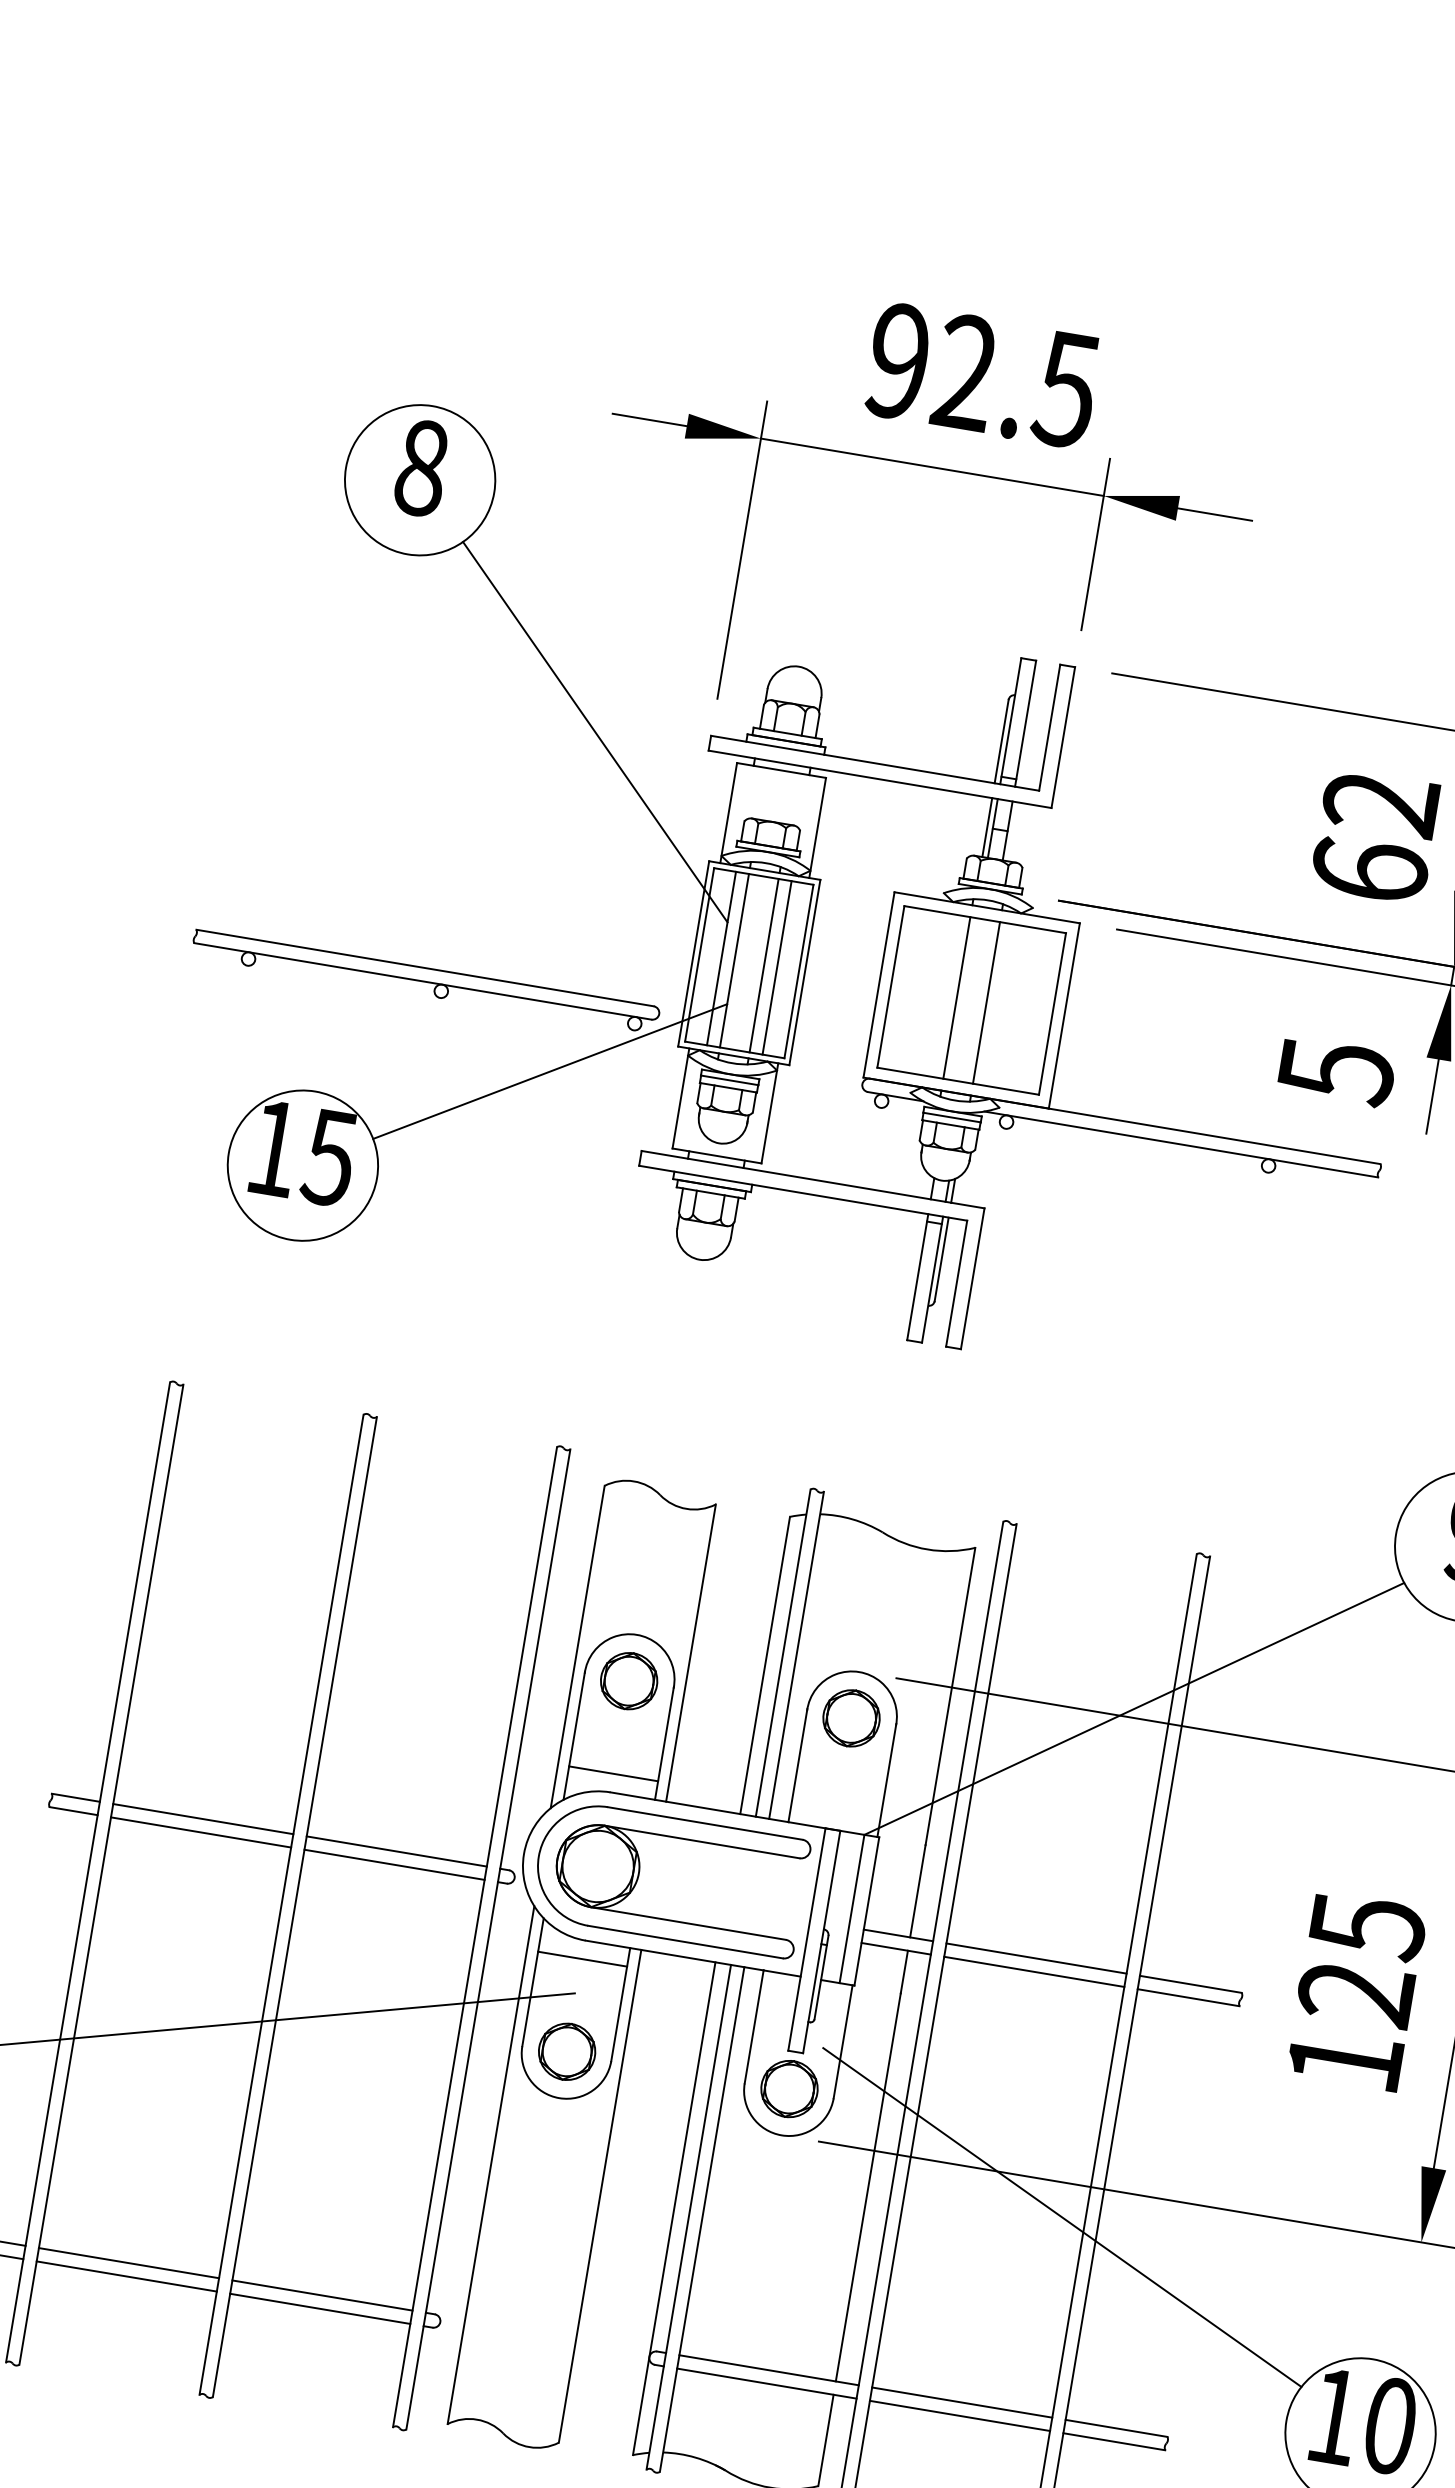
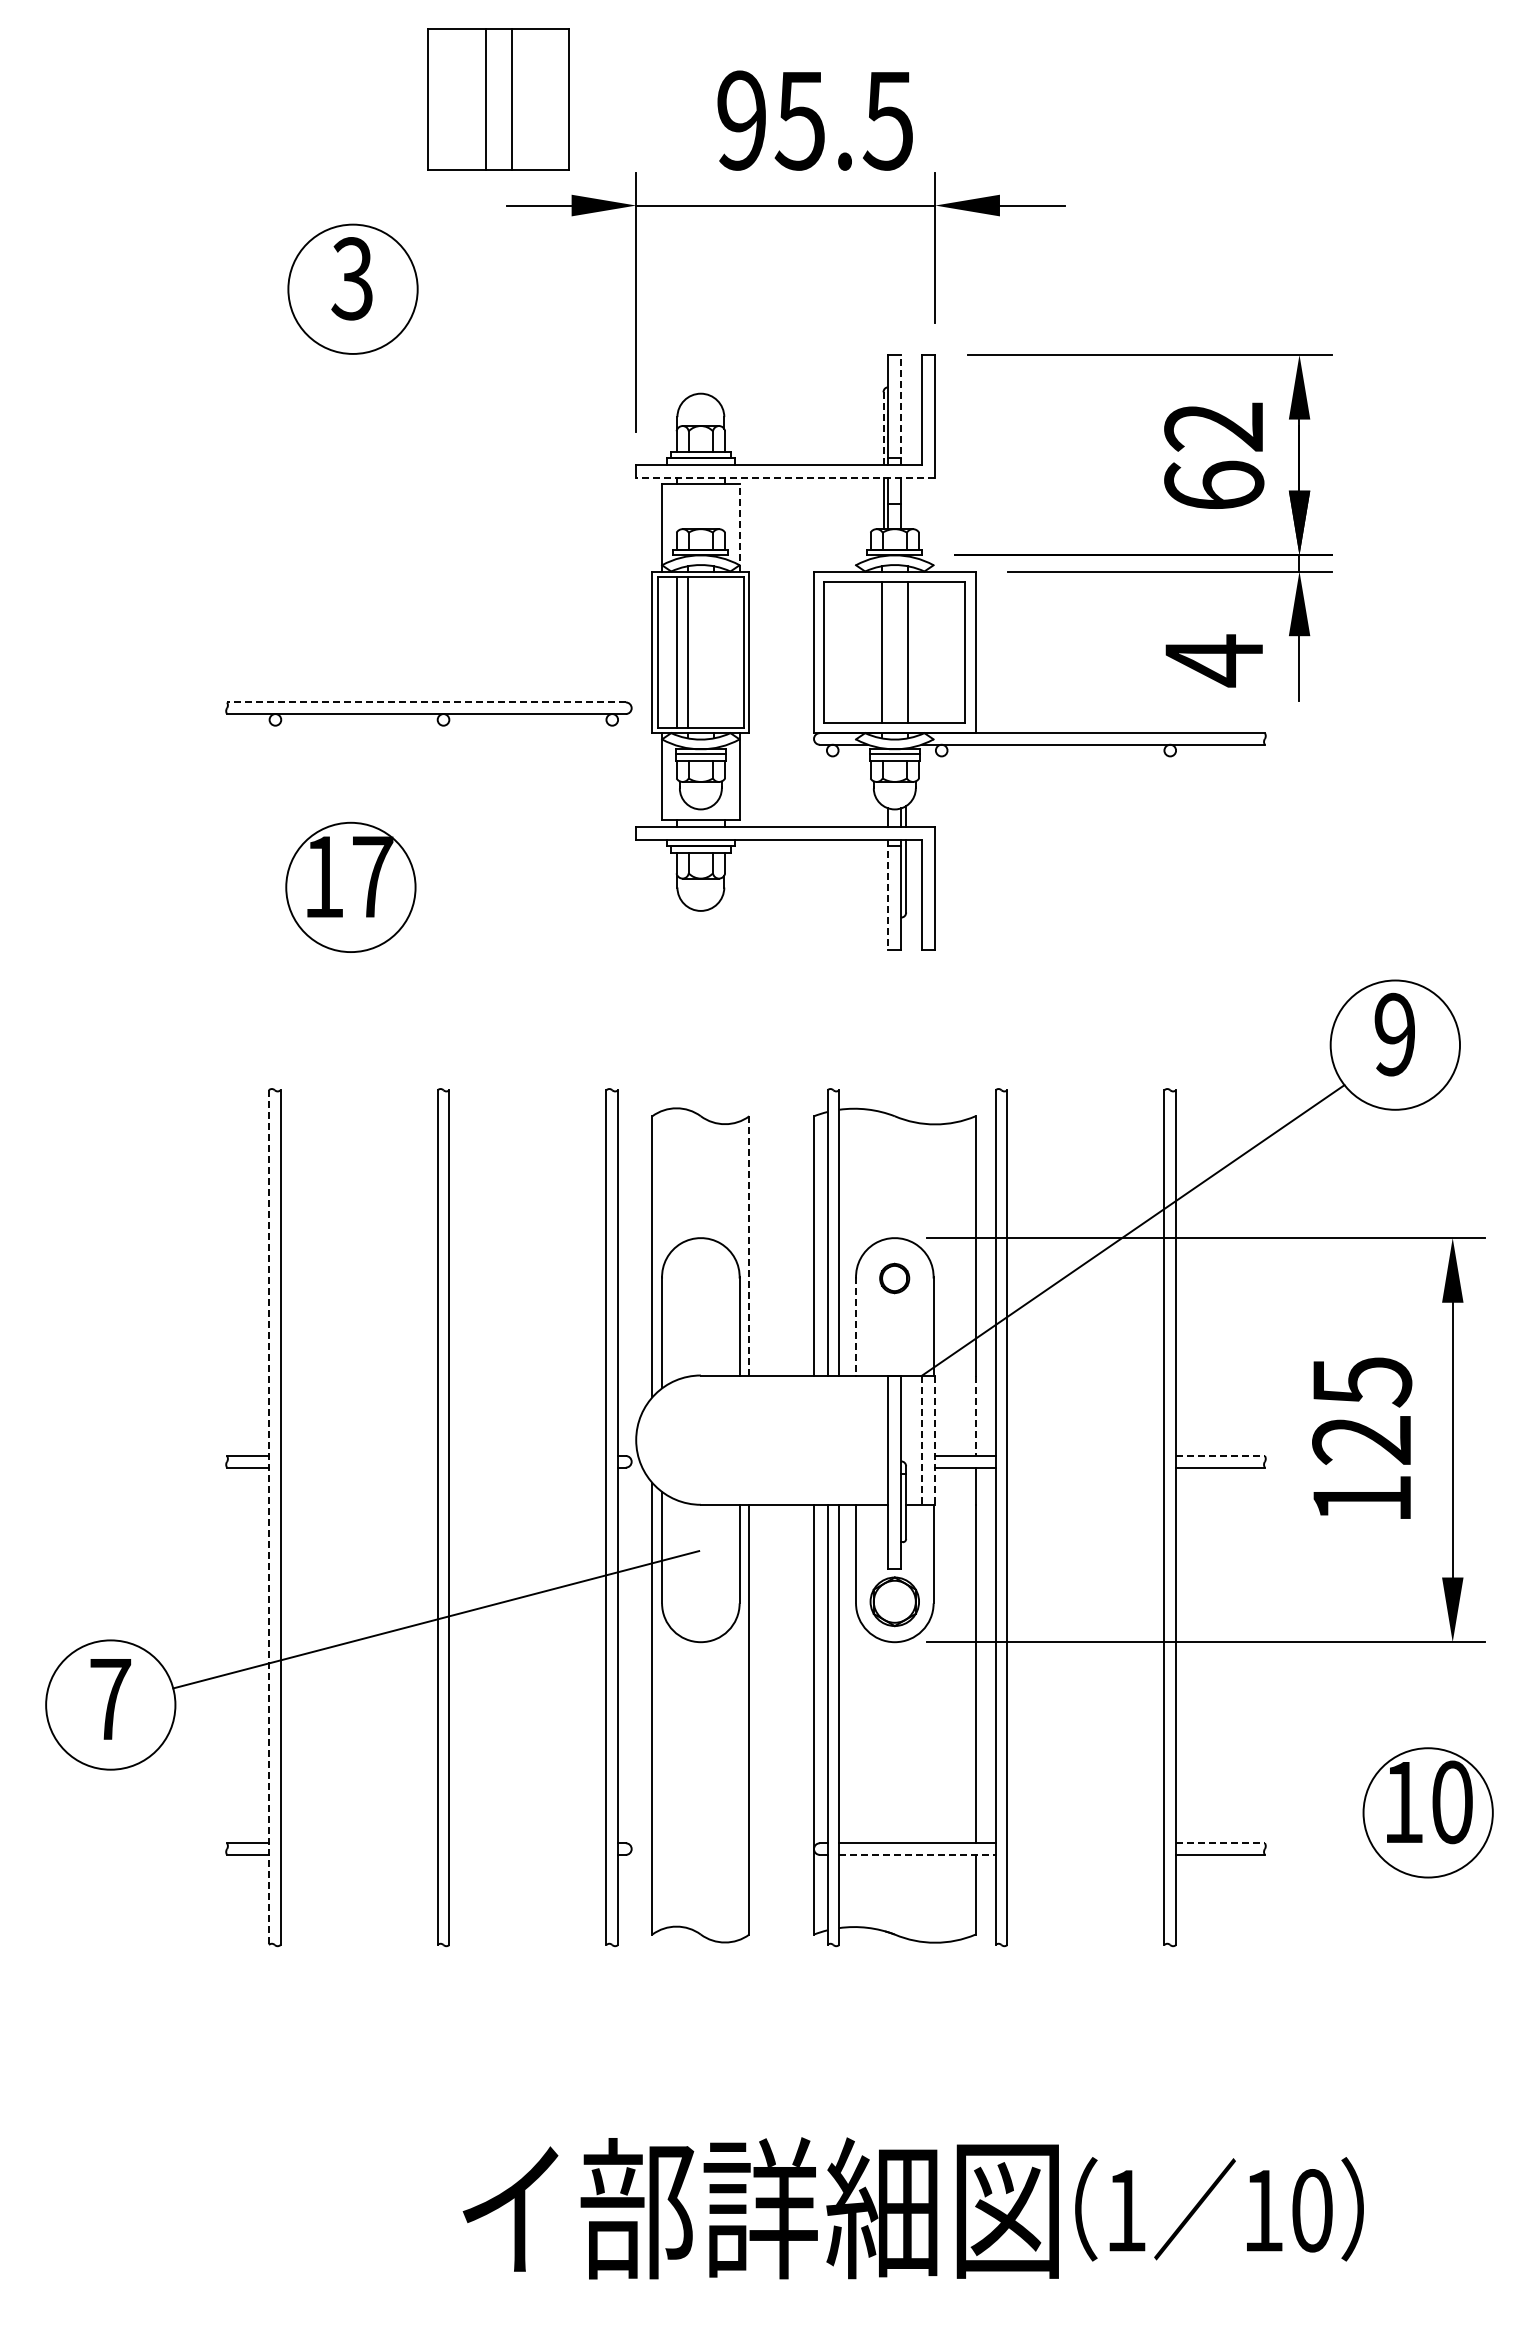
part: (623, 290) -> (498, 99), added
text: (964, 372) -> (799, 120), 92.5 -> 95.5
text: (421, 467) -> (352, 278), 8 -> 3
line: (1025, 723) -> (901, 409), solid -> dashed
line: (595, 731) -> (537, 477), removed
line: (1001, 740) -> (883, 427), solid -> dashed
line: (879, 779) -> (785, 477), solid -> dashed
line: (817, 827) -> (739, 527), solid -> dashed
line: (763, 964) -> (713, 651), removed
line: (777, 966) -> (725, 651), removed
line: (423, 967) -> (425, 702), solid -> dashed
line: (549, 1071) -> (546, 772), removed
text: (1336, 1071) -> (1214, 660), 5 -> 4
text: (329, 1158) -> (372, 877), 15 -> 17
line: (917, 1276) -> (888, 894), solid -> dashed
line: (691, 1652) -> (749, 1245), solid -> dashed
part: (628, 1681) -> (700, 1278), removed
part: (851, 1718) -> (894, 1278), size x0.6
line: (798, 1766) -> (856, 1326), solid -> dashed
line: (613, 1773) -> (700, 1359), removed
line: (202, 1818) -> (358, 1455), removed
line: (200, 1832) -> (358, 1467), removed
line: (396, 1850) -> (527, 1455), removed
line: (394, 1864) -> (527, 1467), removed
part: (640, 1872) -> (737, 1439), removed
line: (87, 1873) -> (268, 1518), solid -> dashed
line: (917, 1892) -> (975, 1416), solid -> dashed
line: (852, 1909) -> (922, 1440), solid -> dashed
line: (867, 1911) -> (935, 1440), solid -> dashed
line: (1036, 1957) -> (1085, 1455), removed
line: (582, 1958) -> (700, 1520), removed
line: (1033, 1971) -> (1085, 1467), removed
line: (1190, 1983) -> (1220, 1455), solid -> dashed
part: (566, 2051) -> (700, 1601), removed
line: (1062, 2216) -> (1144, 1671), removed
line: (128, 2263) -> (358, 1843), removed
line: (126, 2275) -> (358, 1854), removed
line: (321, 2295) -> (527, 1843), removed
line: (319, 2308) -> (527, 1854), removed
line: (767, 2383) -> (917, 1854), solid -> dashed
line: (961, 2402) -> (1085, 1843), removed
line: (959, 2415) -> (1085, 1854), removed
line: (1116, 2428) -> (1220, 1843), solid -> dashed

